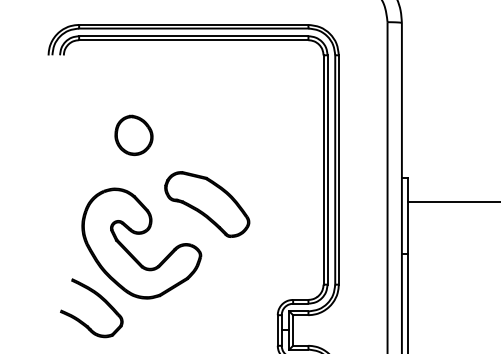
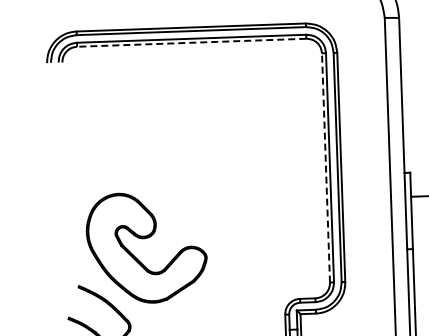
line: (193, 40) -> (191, 43), solid -> dashed
part: (133, 134) -> (134, 139), removed
line: (323, 170) -> (325, 168), solid -> dashed
part: (207, 204) -> (211, 206), removed

